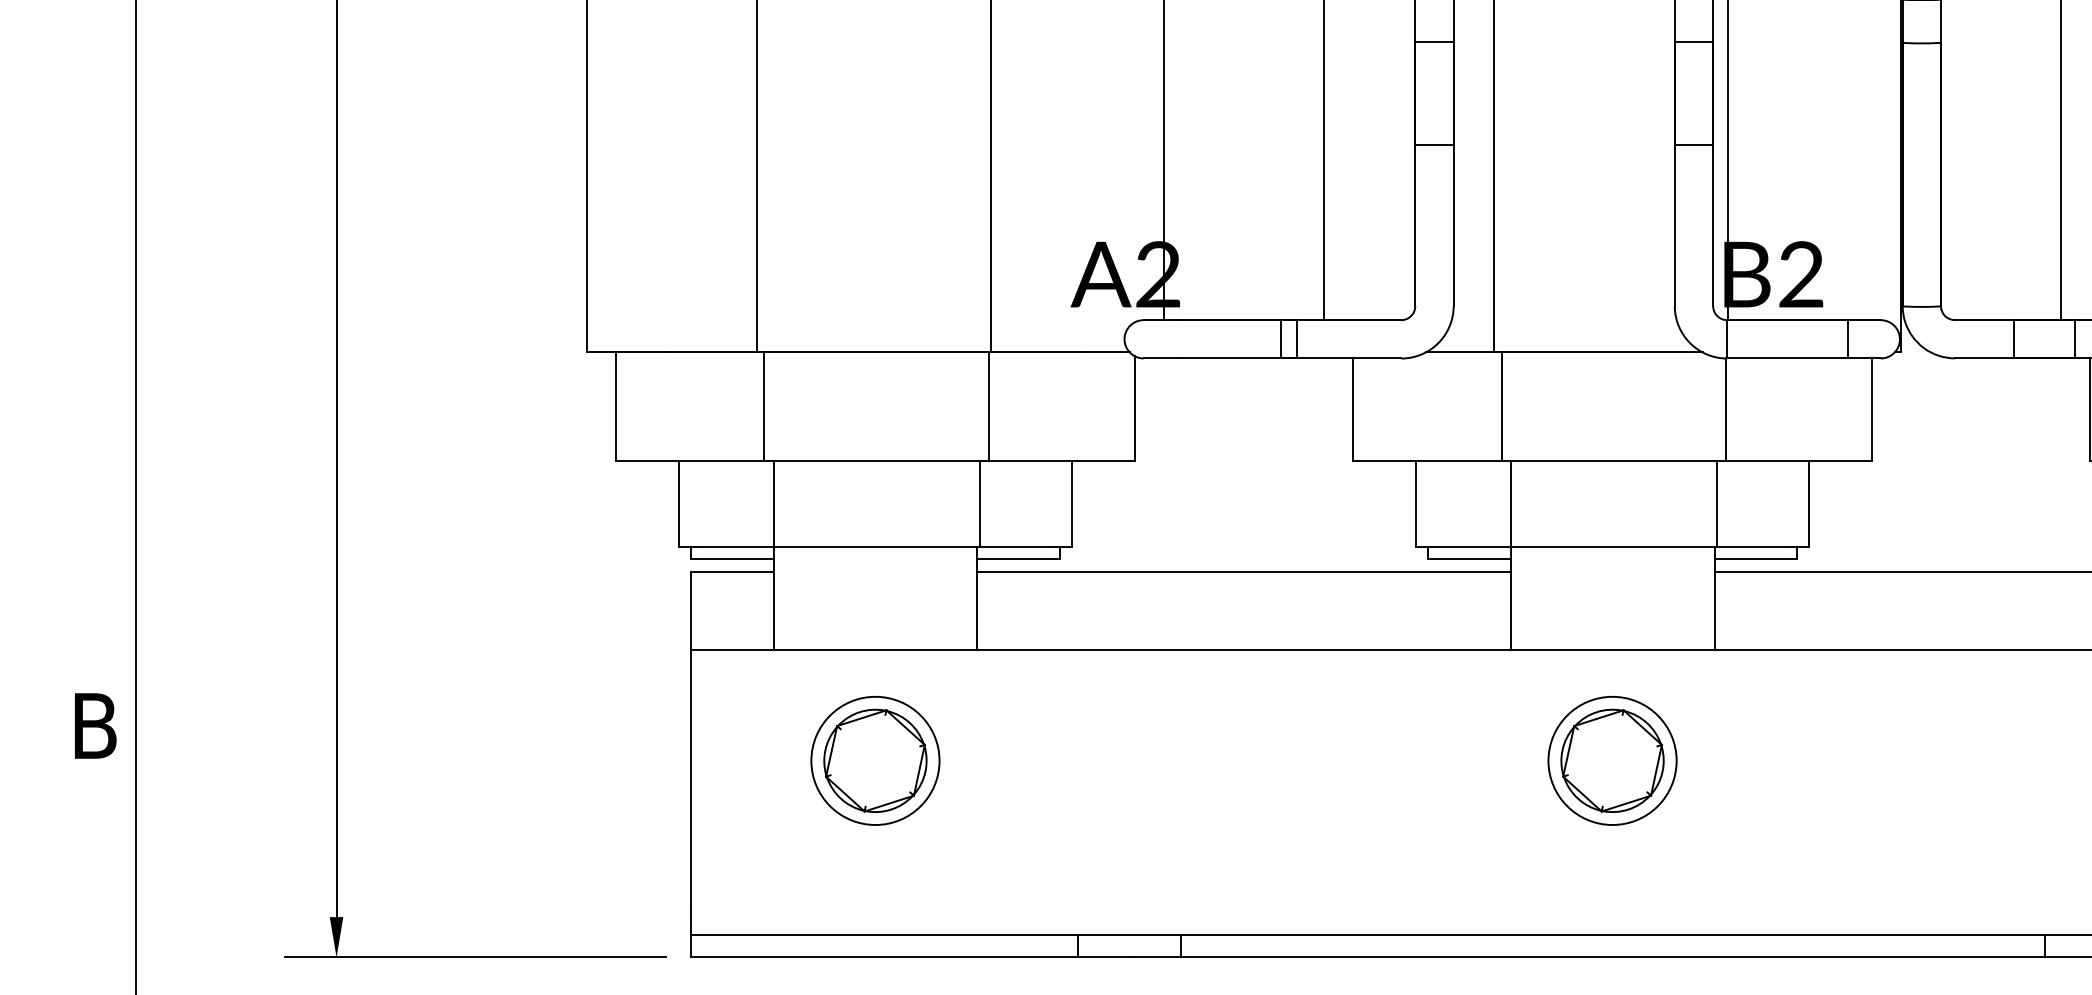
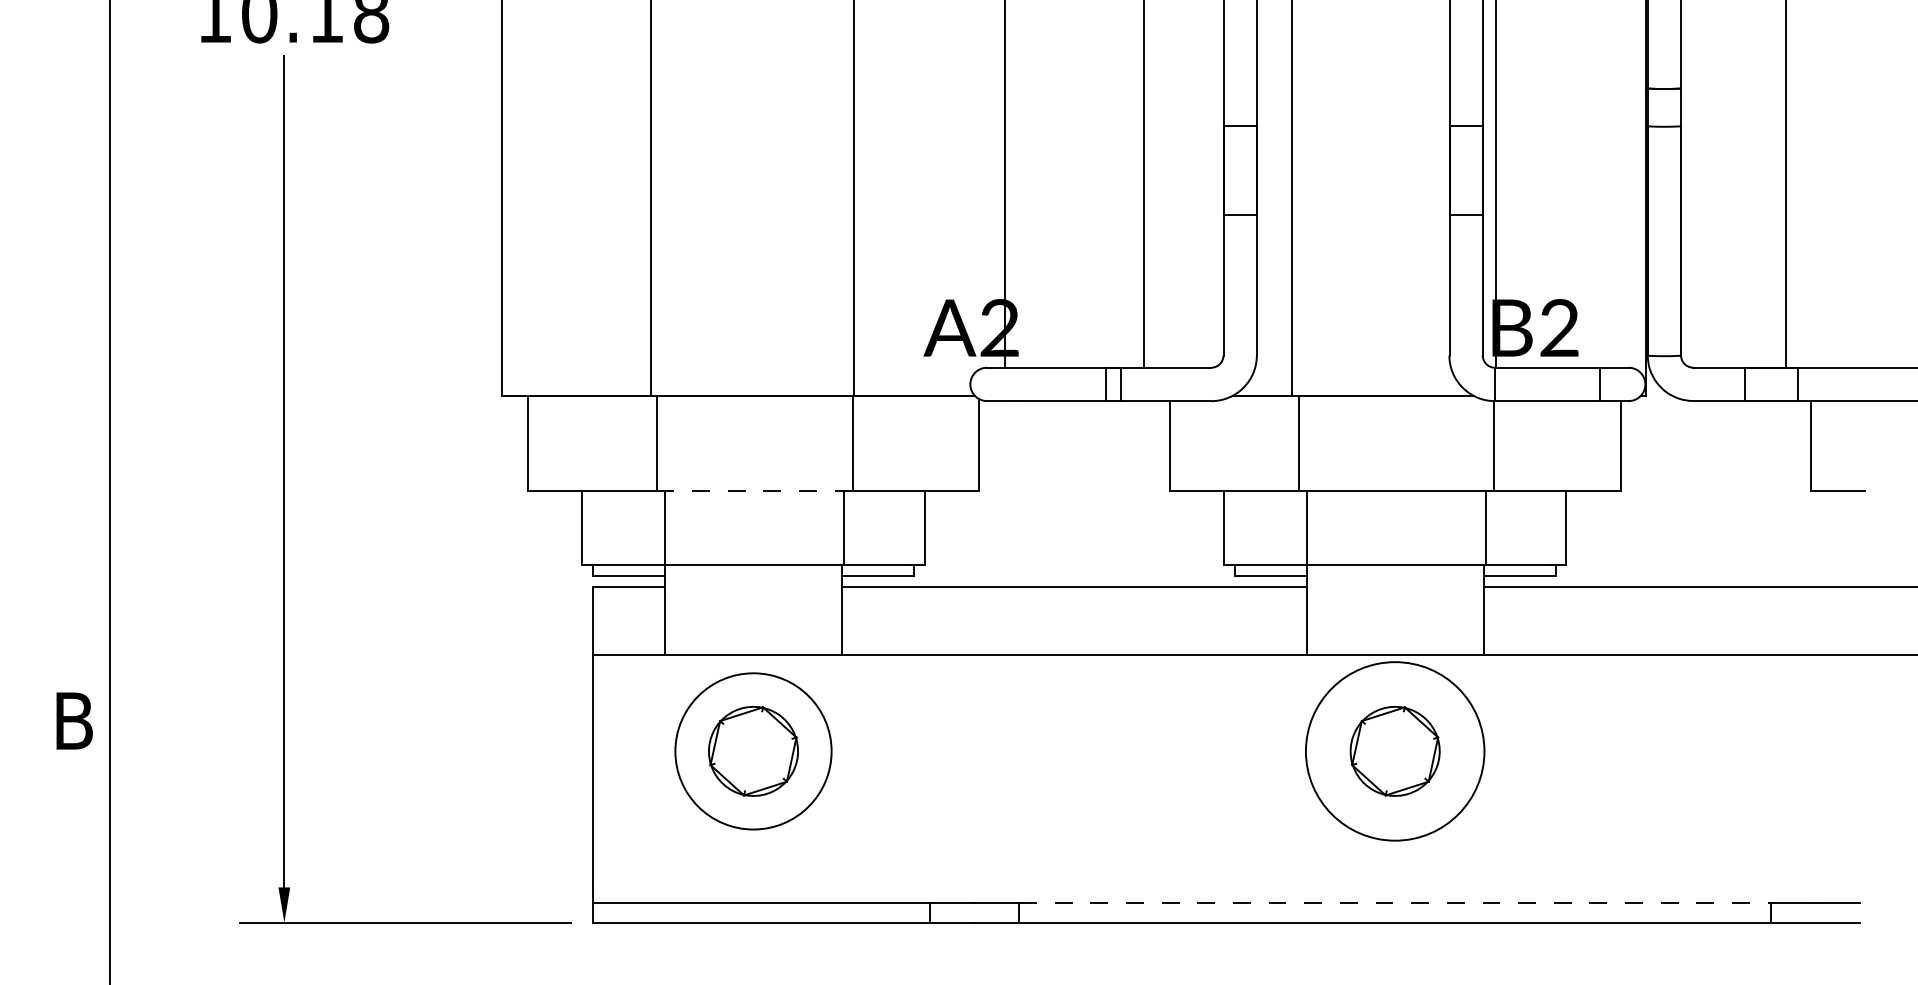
line: (876, 461) -> (754, 490), solid -> dashed
circle: (875, 761) -> (753, 751), size x1.4
circle: (1611, 761) -> (1394, 751), size x1.6
line: (1612, 934) -> (1395, 902), solid -> dashed

